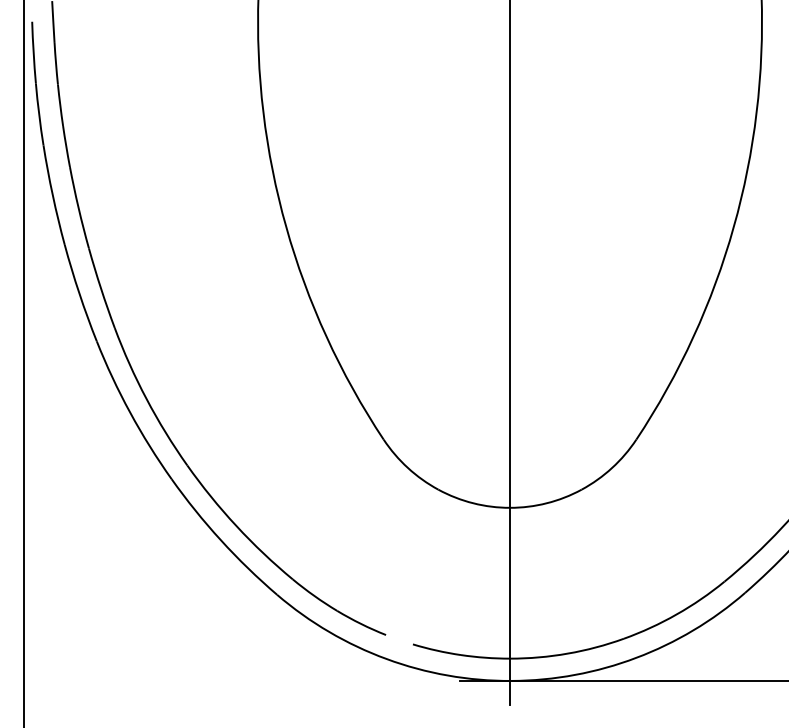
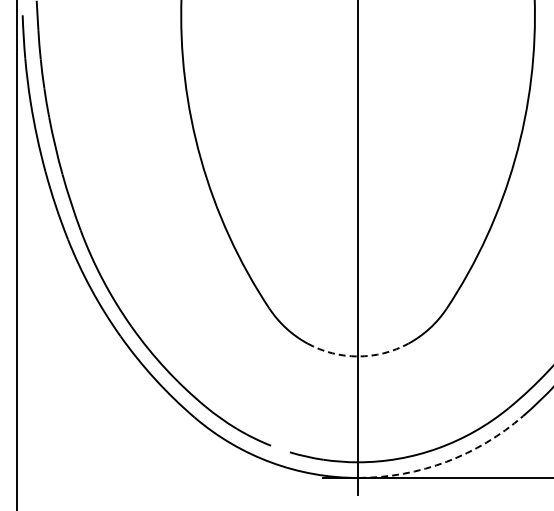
arc: (510, 507) -> (358, 356), solid -> dashed
arc: (635, 657) -> (446, 461), solid -> dashed

